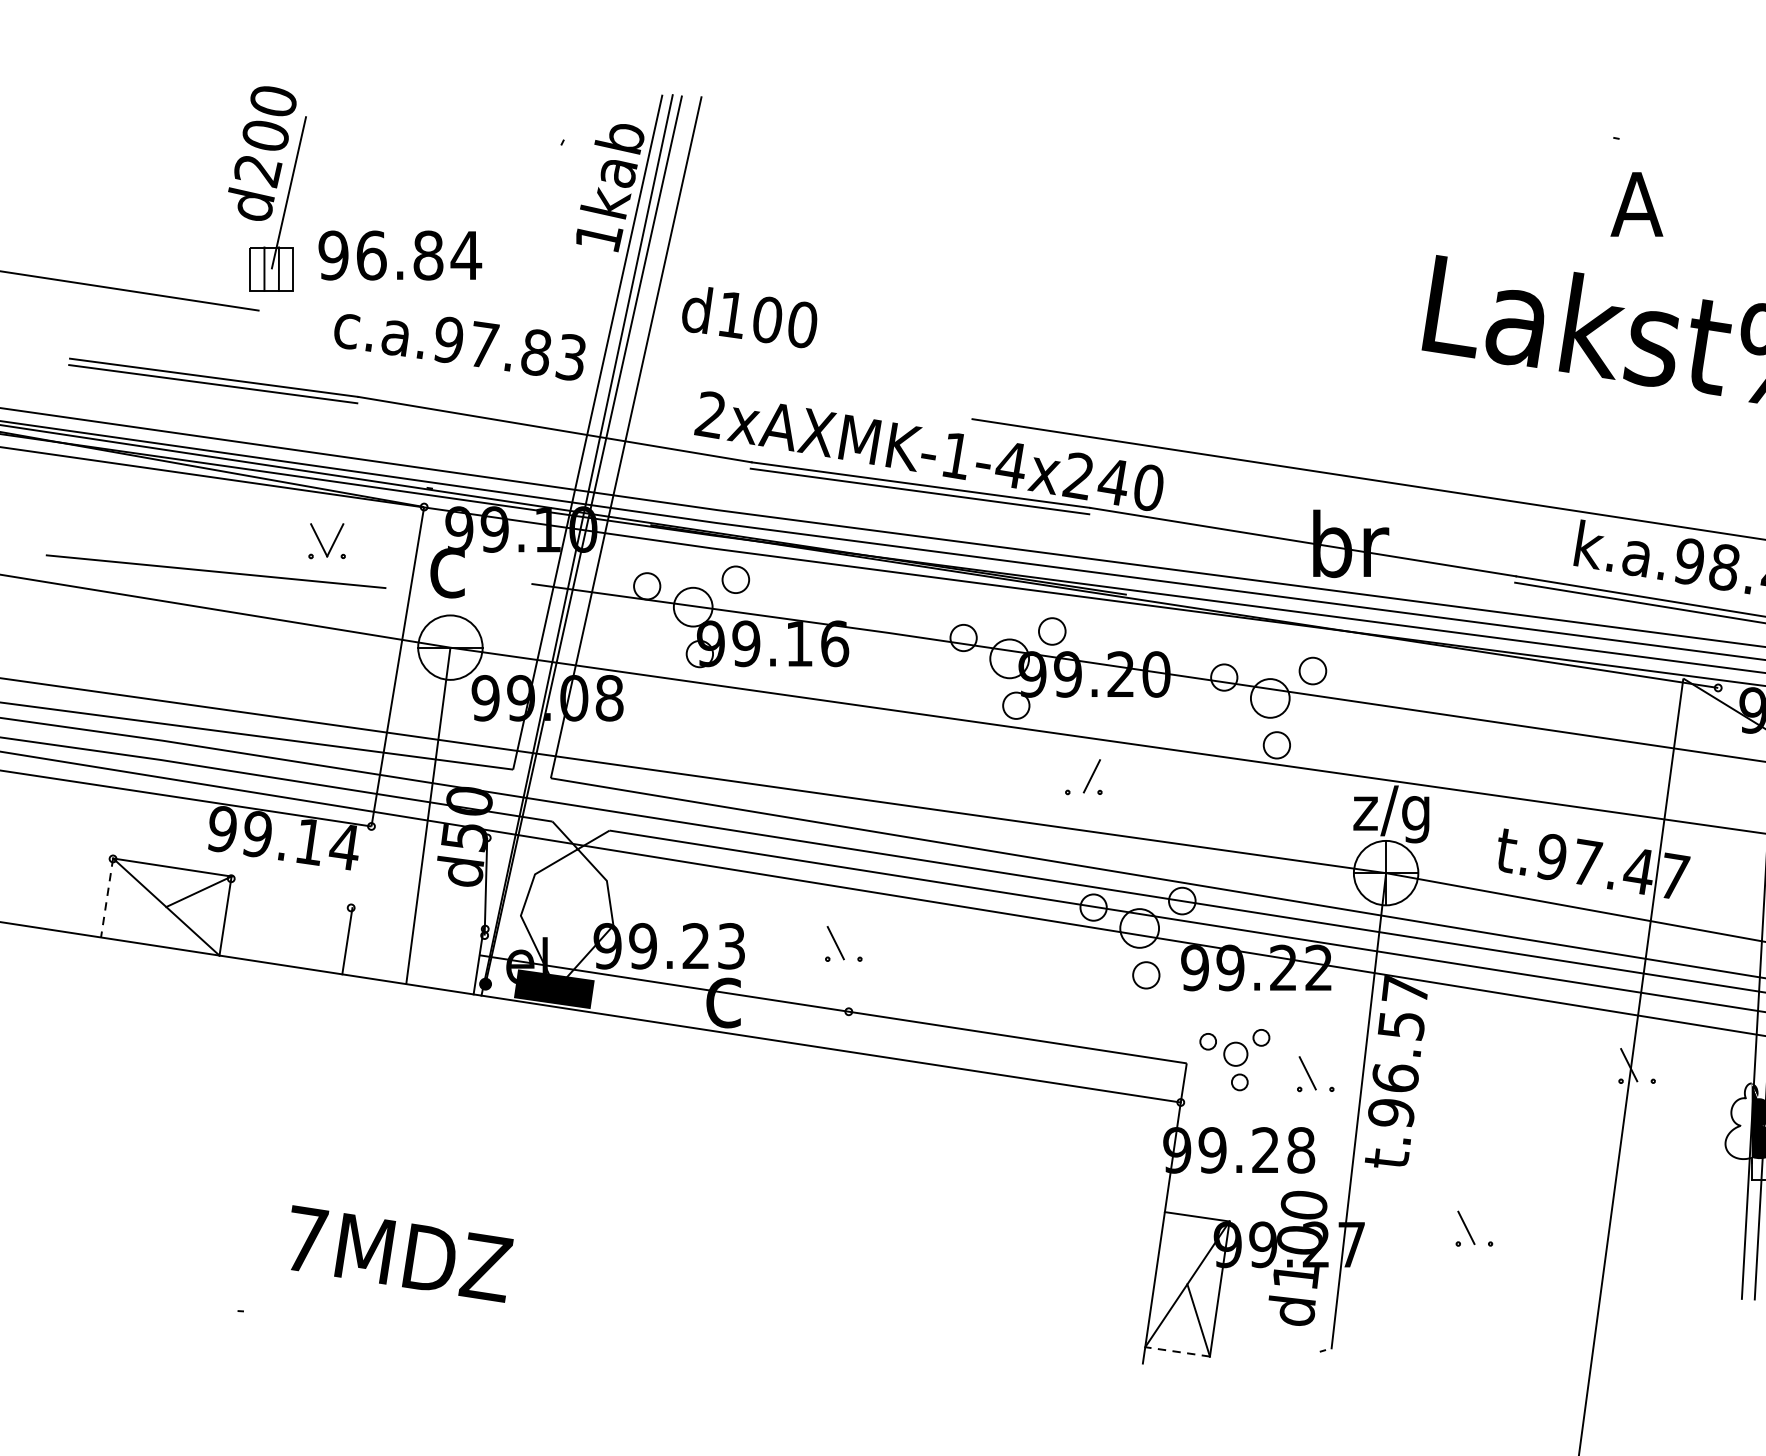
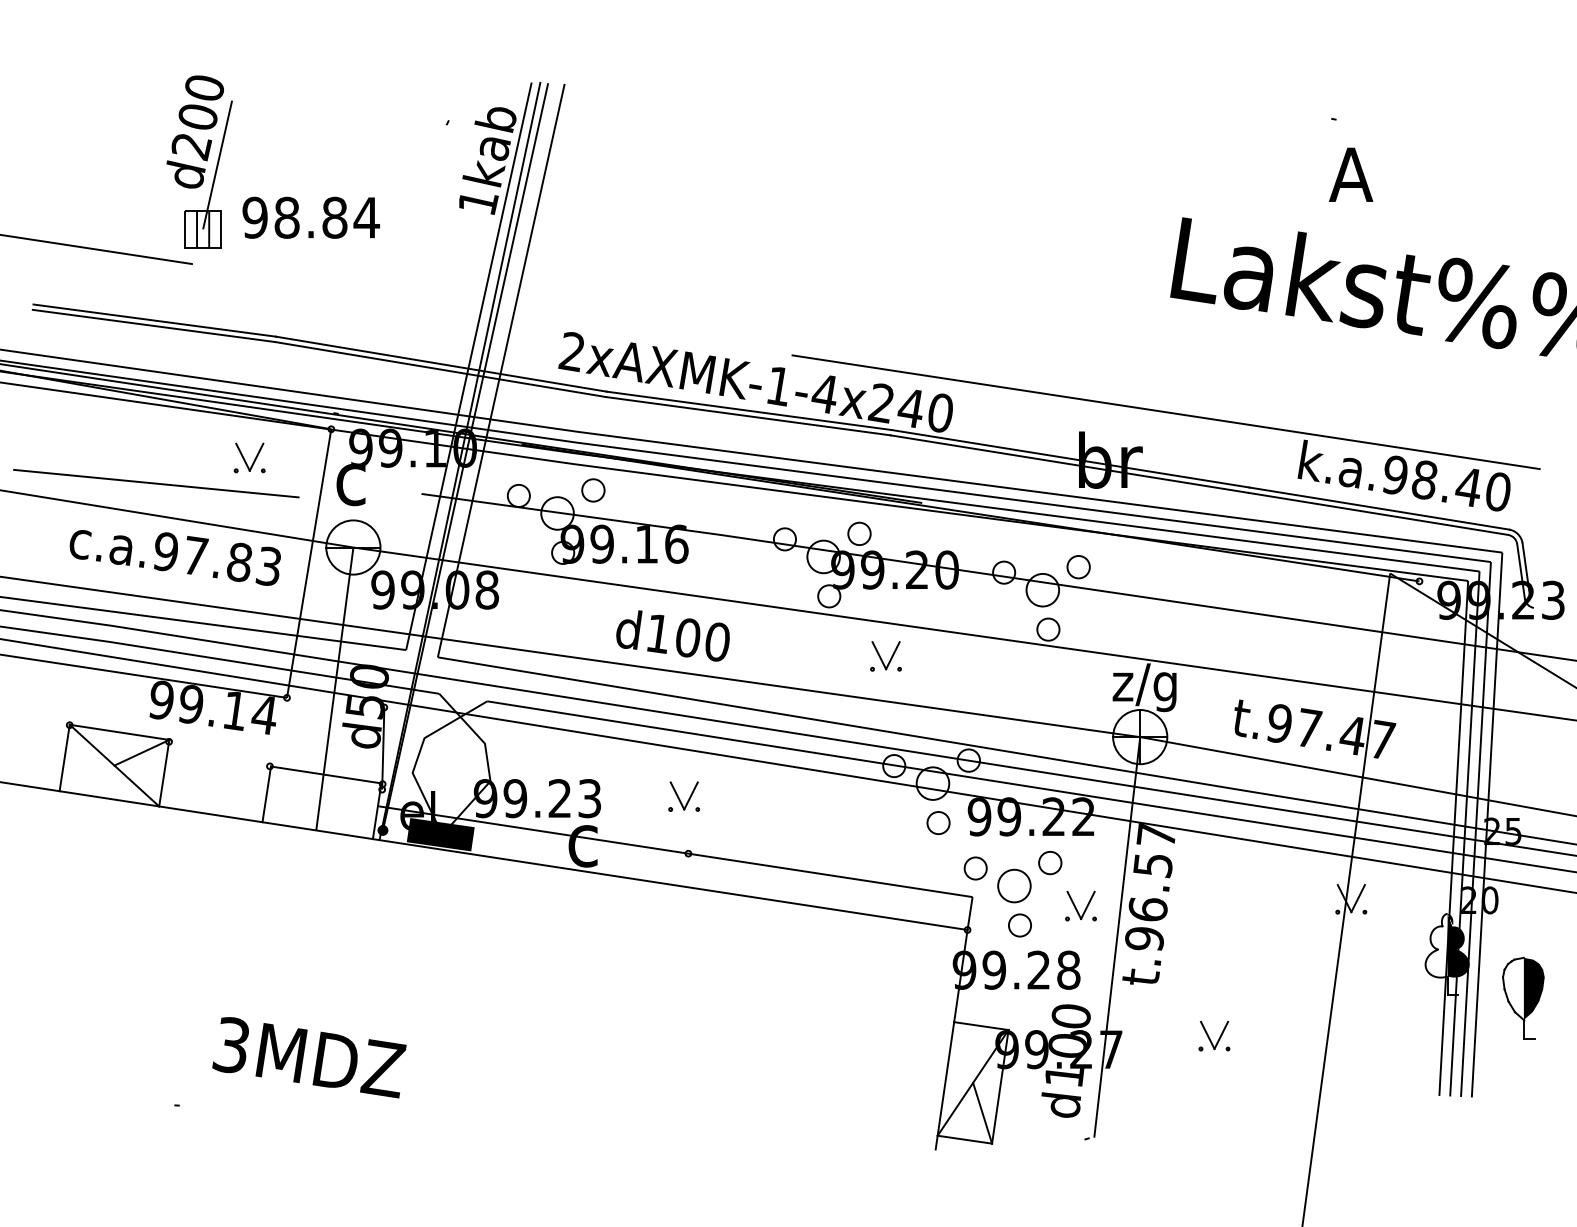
text: (370, 255) -> (286, 217), 96.84 -> 98.84
text: (749, 317) -> (672, 635), moved
text: (458, 346) -> (174, 557), moved
line: (554, 435) -> (440, 369), added
line: (1302, 547) -> (1069, 463), added
line: (1076, 776) -> (879, 655), added
line: (106, 898) -> (64, 758), dashed -> solid
line: (417, 917) -> (325, 774), added
line: (851, 942) -> (690, 795), added
part: (1234, 1060) -> (1012, 894), size x1.67
line: (1644, 1065) -> (1357, 898), added
line: (1323, 1072) -> (1087, 904), added
line: (1482, 1226) -> (1221, 1034), added
text: (305, 1238) -> (231, 1044), 7MDZ -> 3MDZ
line: (1177, 1351) -> (964, 1139), dashed -> solid

